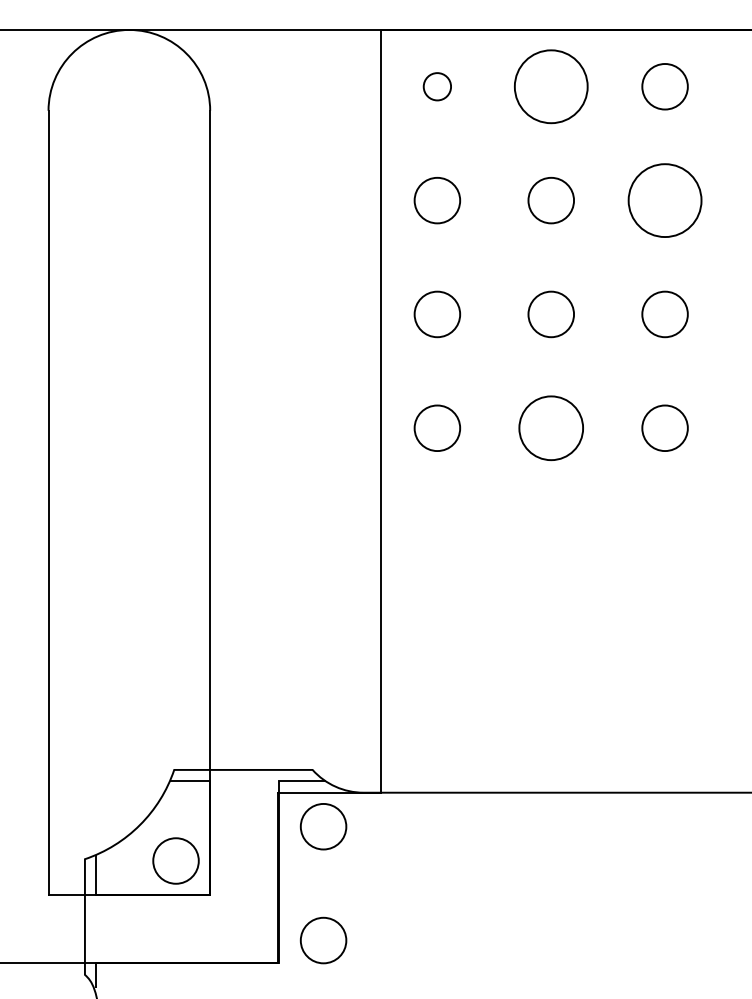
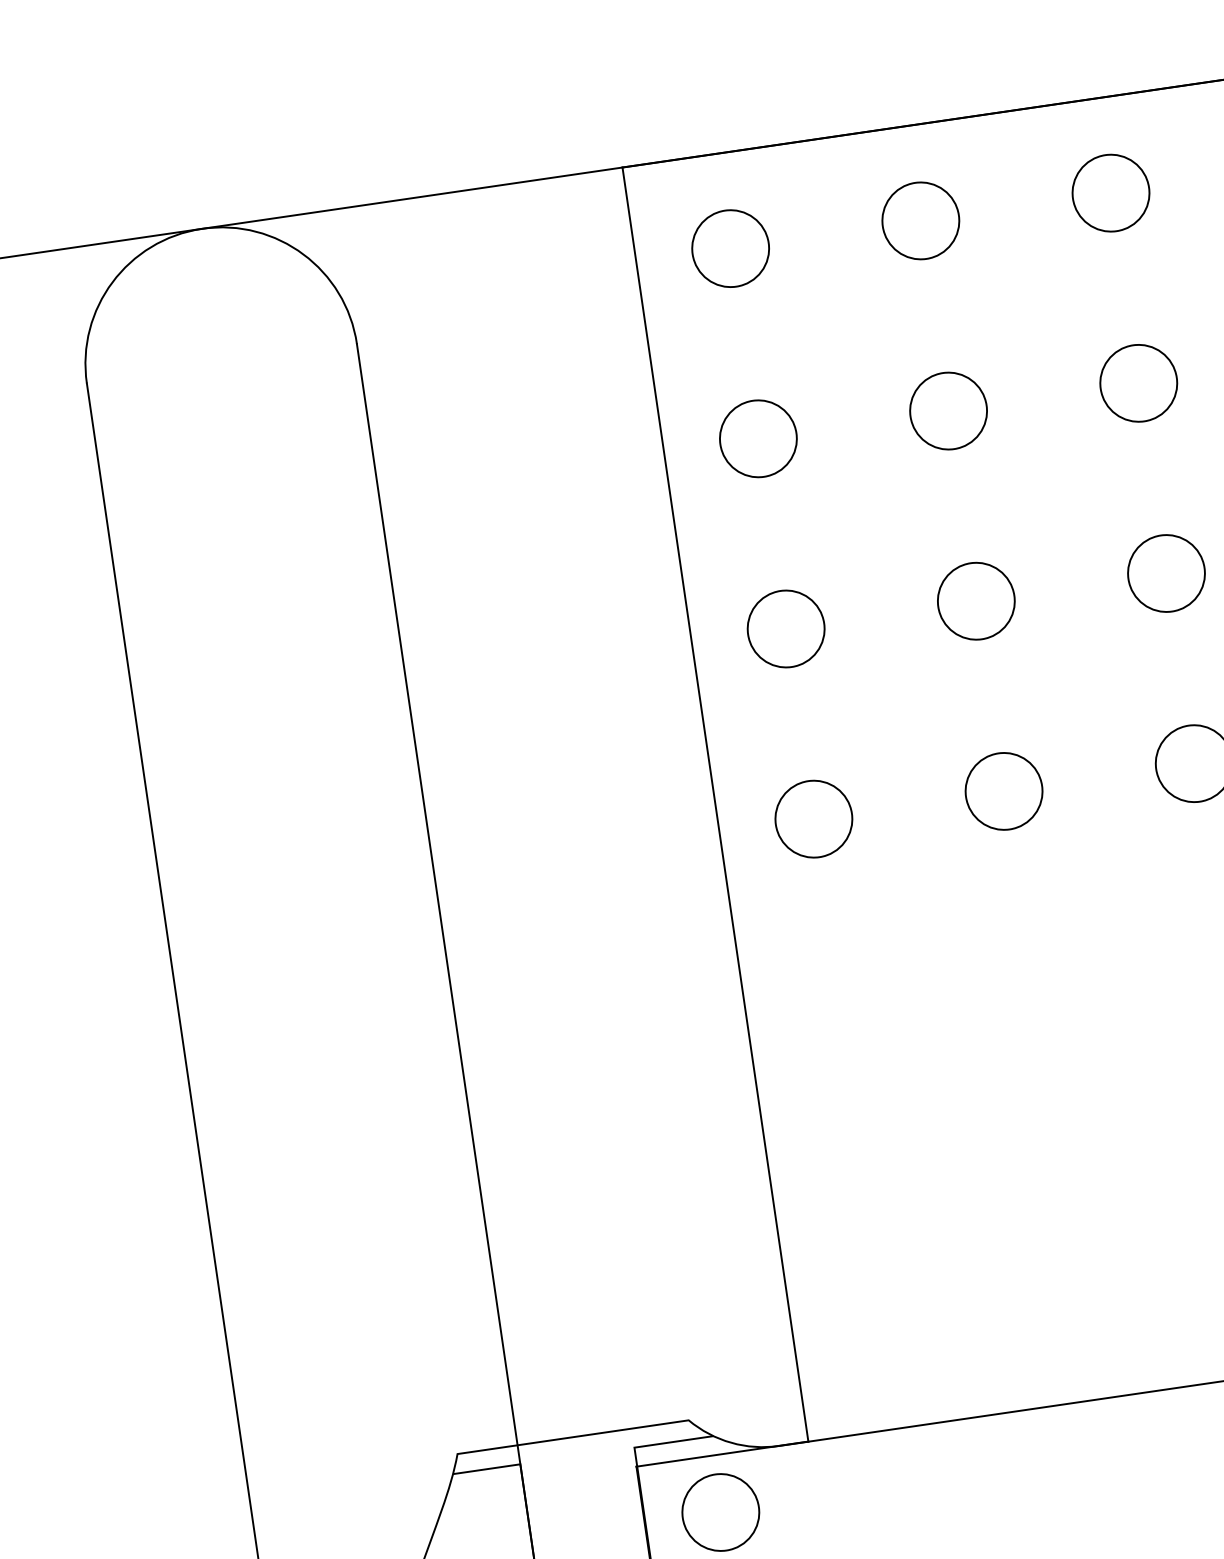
circle: (437, 86) -> (730, 248), size x1.67
circle: (551, 86) -> (921, 220), size x0.62
circle: (664, 200) -> (1137, 383), size x0.62
circle: (551, 428) -> (1004, 791), size x0.71

